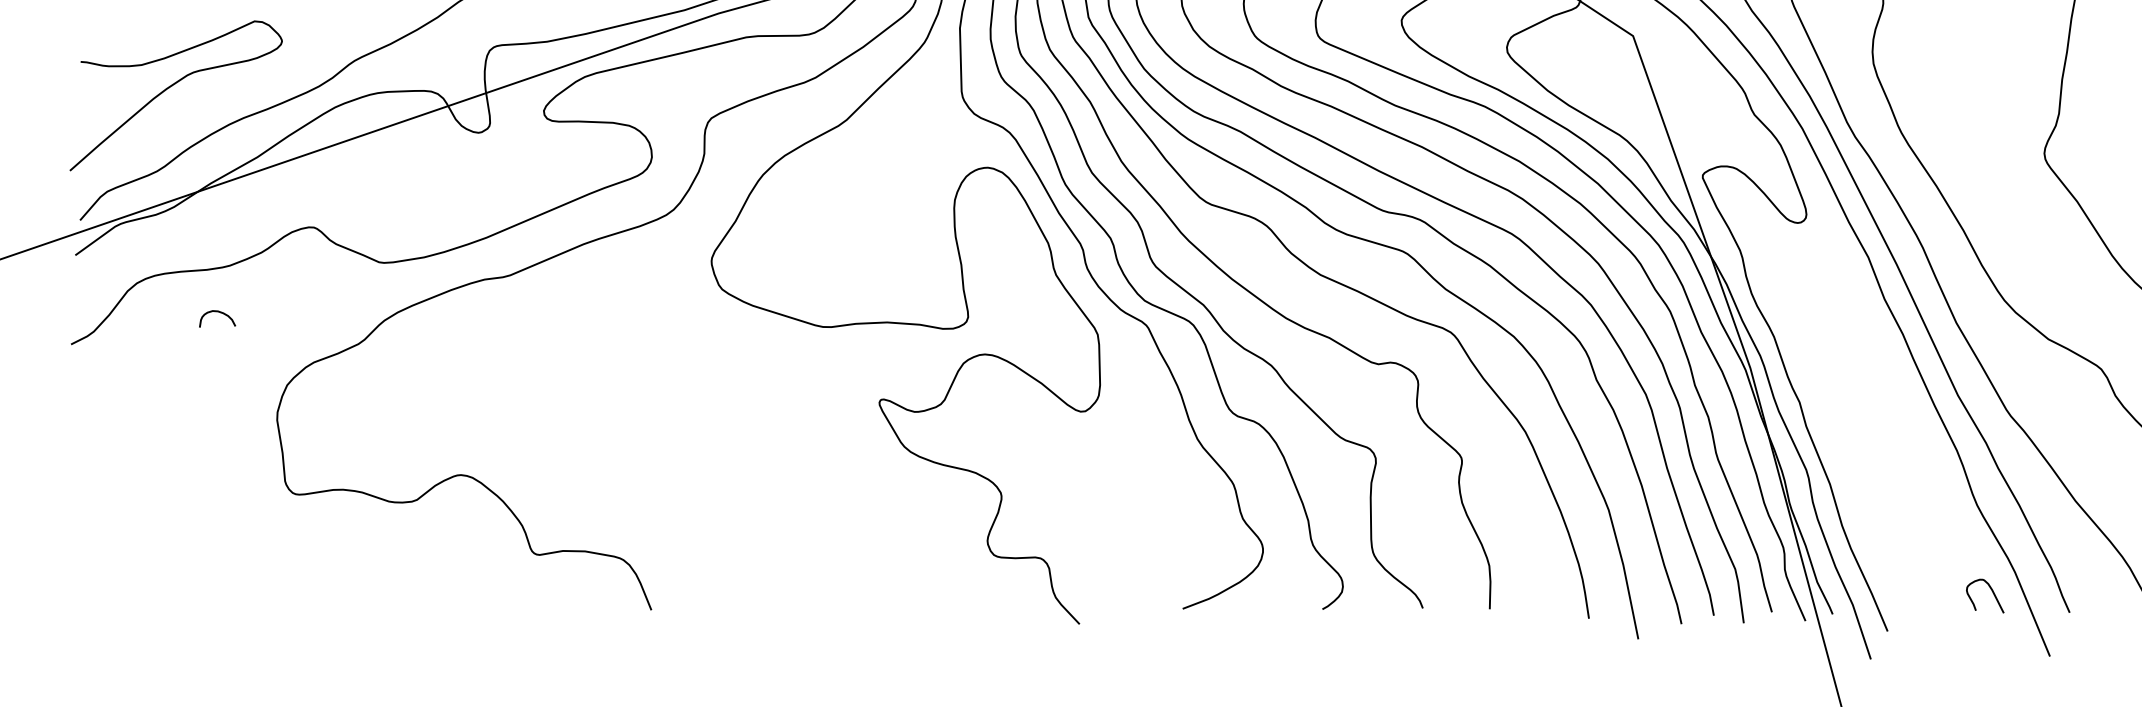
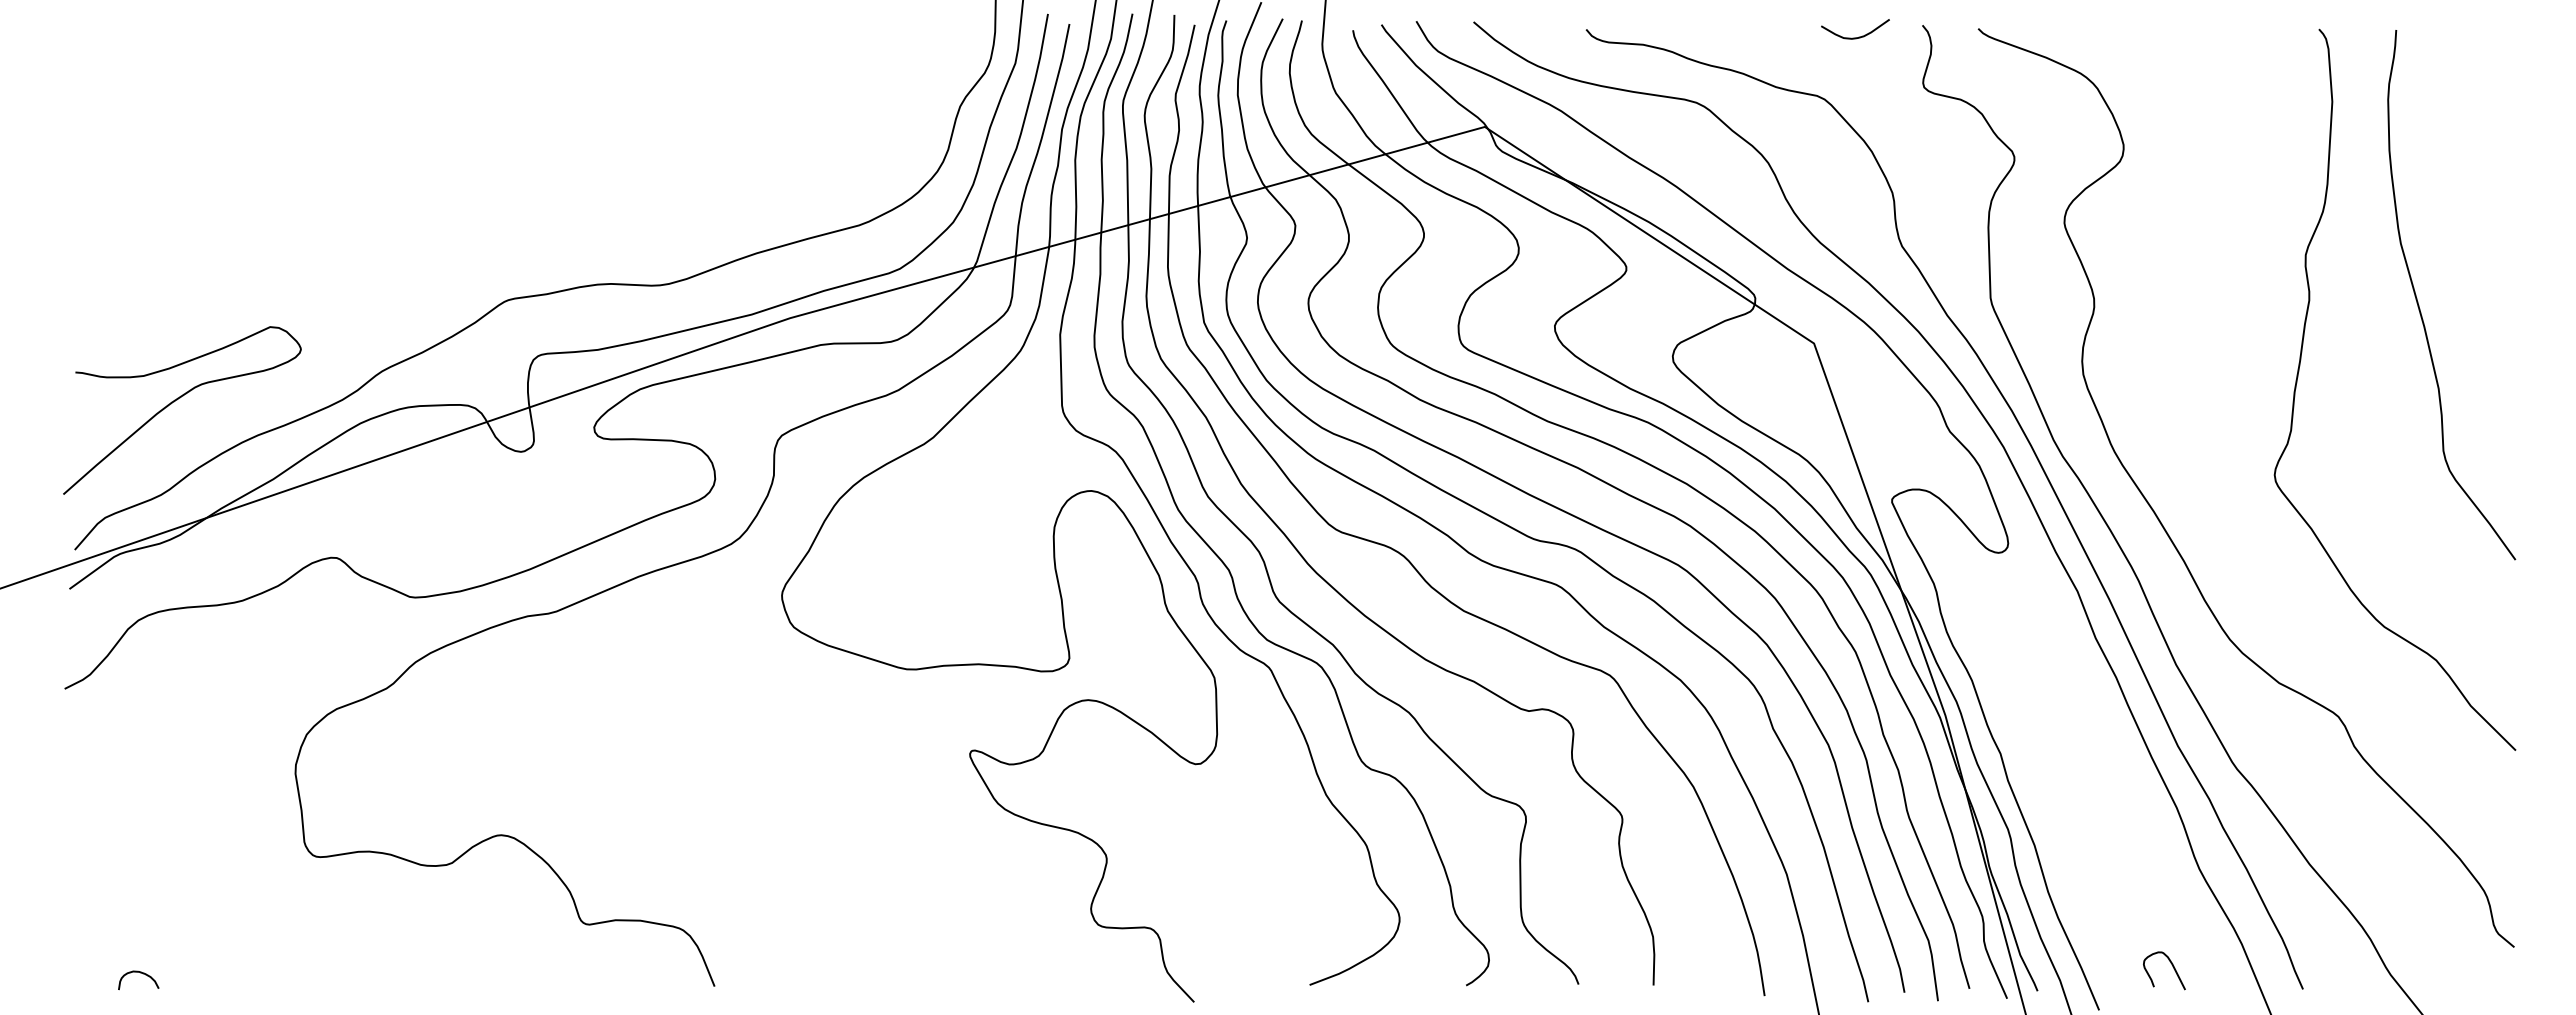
curve: (219, 312) -> (140, 973), moved
curve: (1992, 592) -> (2172, 966), moved

